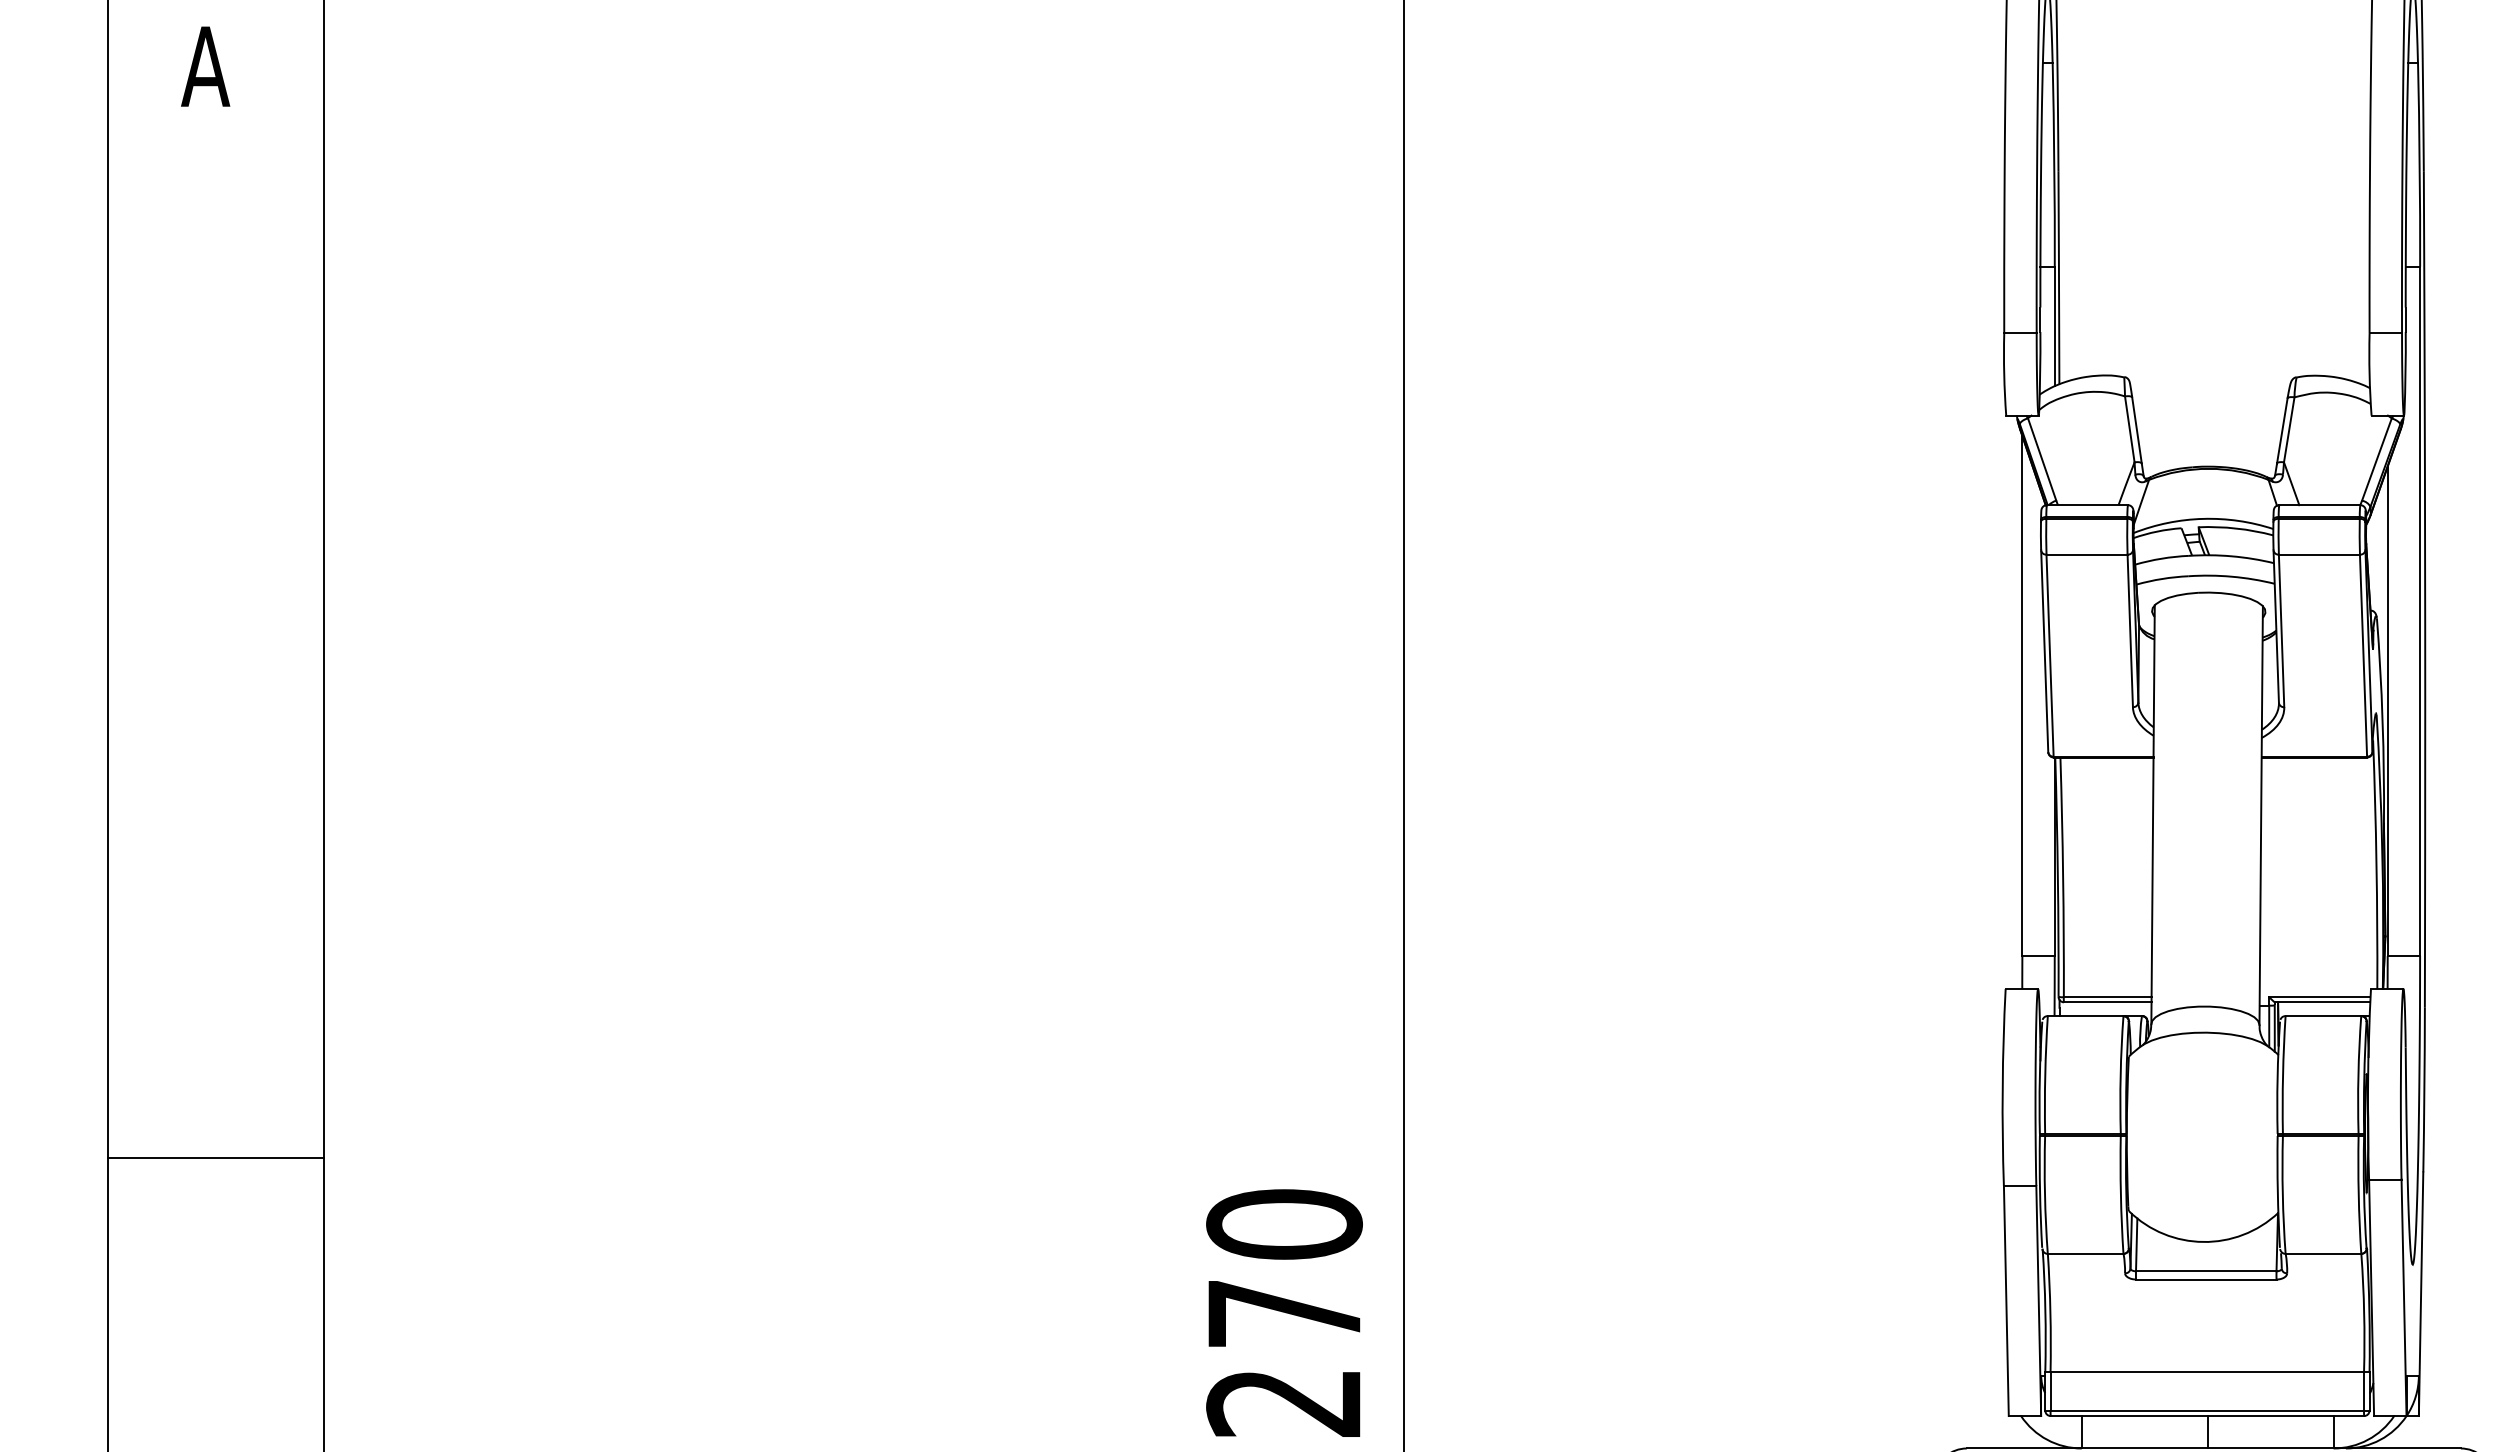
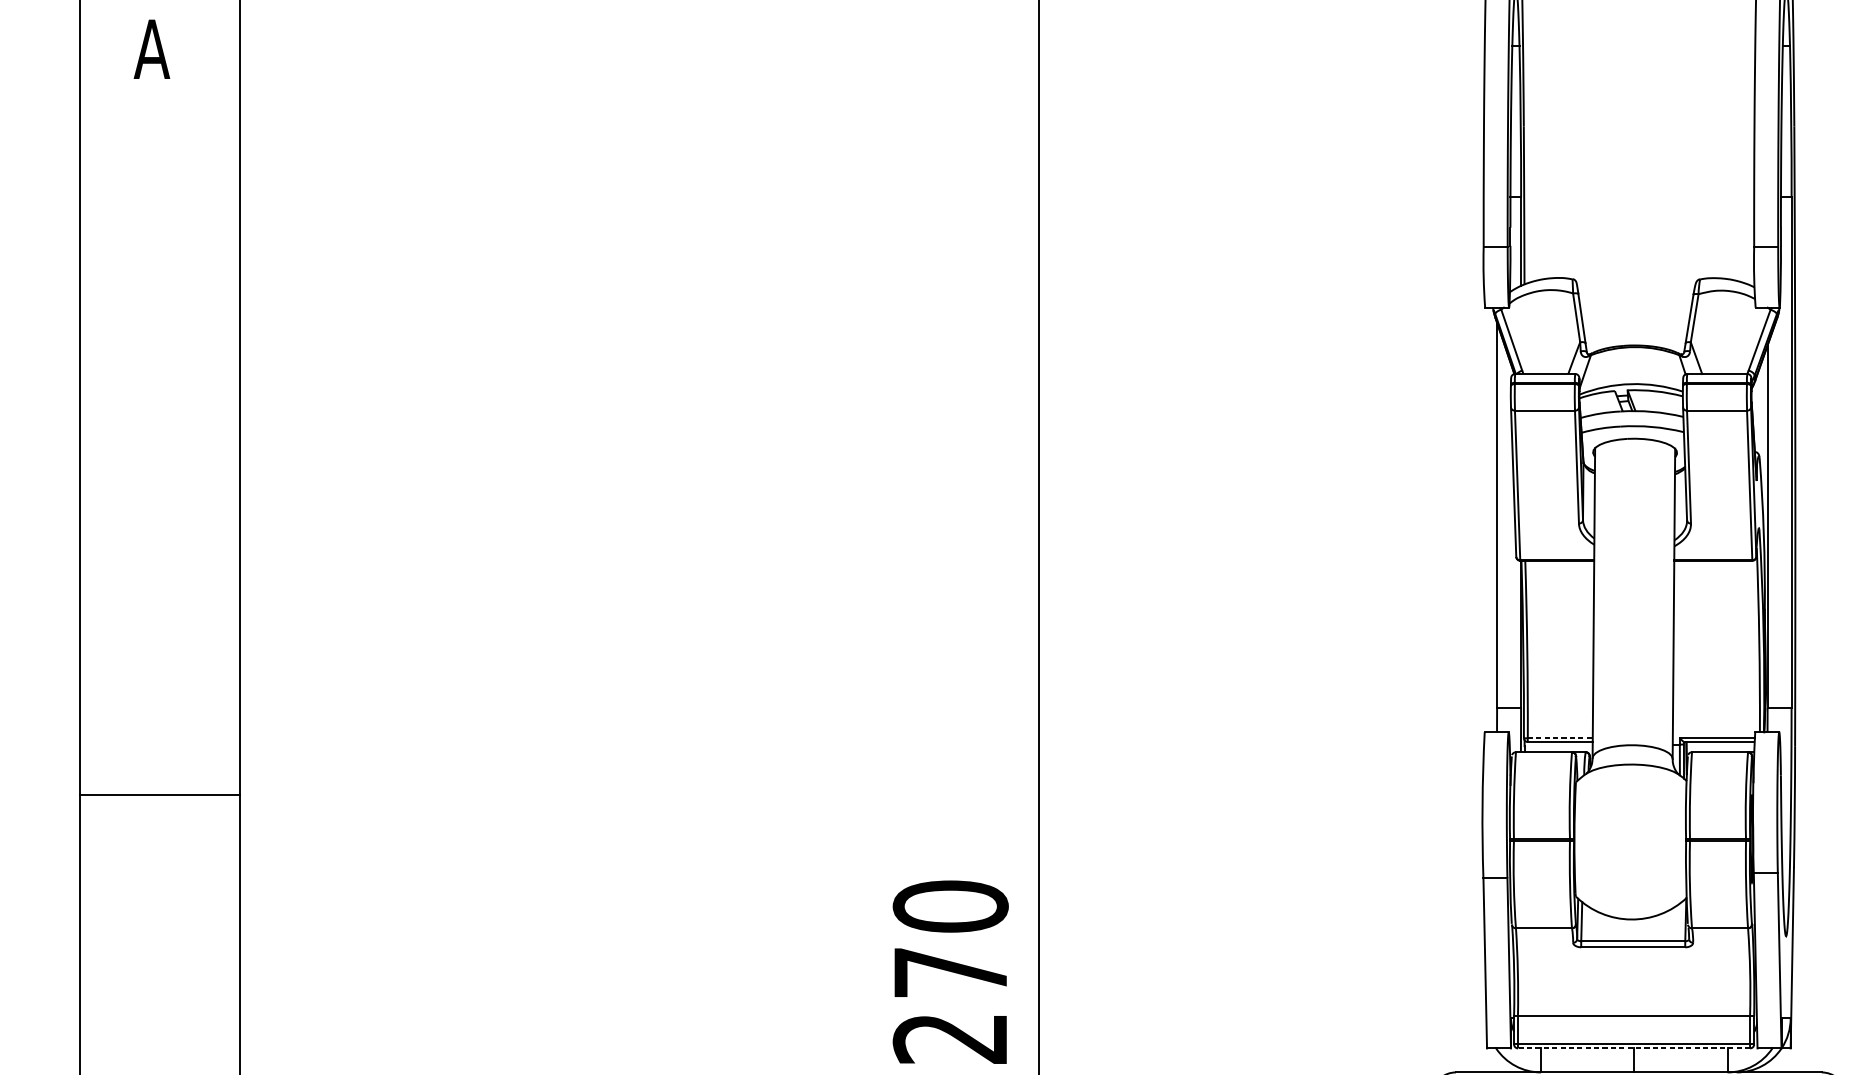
line: (2107, 997) -> (1560, 738), solid -> dashed
line: (216, 1158) -> (160, 794), moved
line: (2207, 1416) -> (1634, 1048), solid -> dashed

